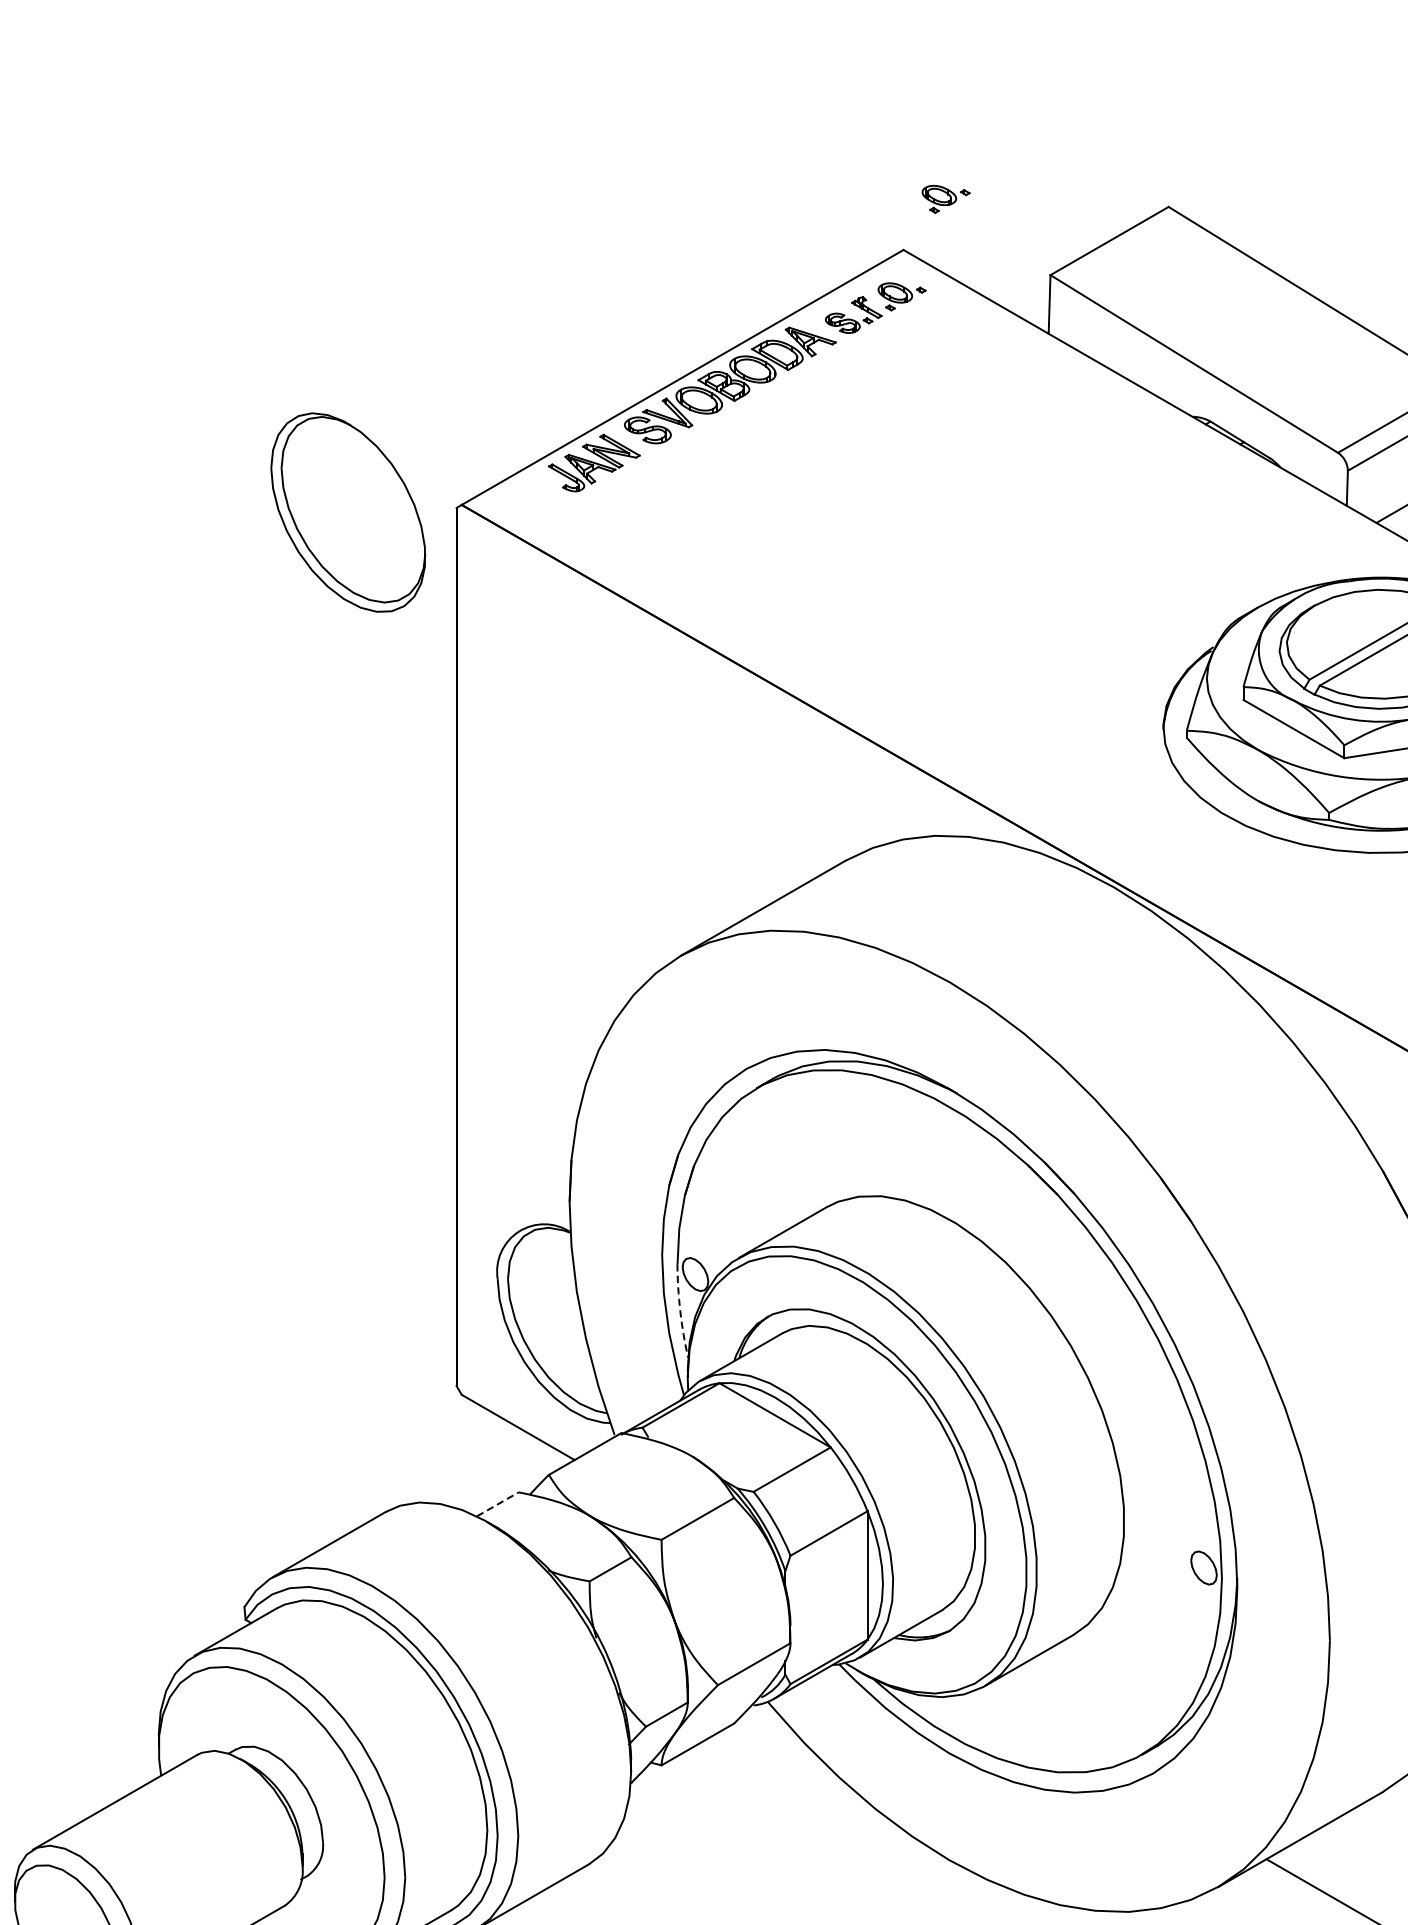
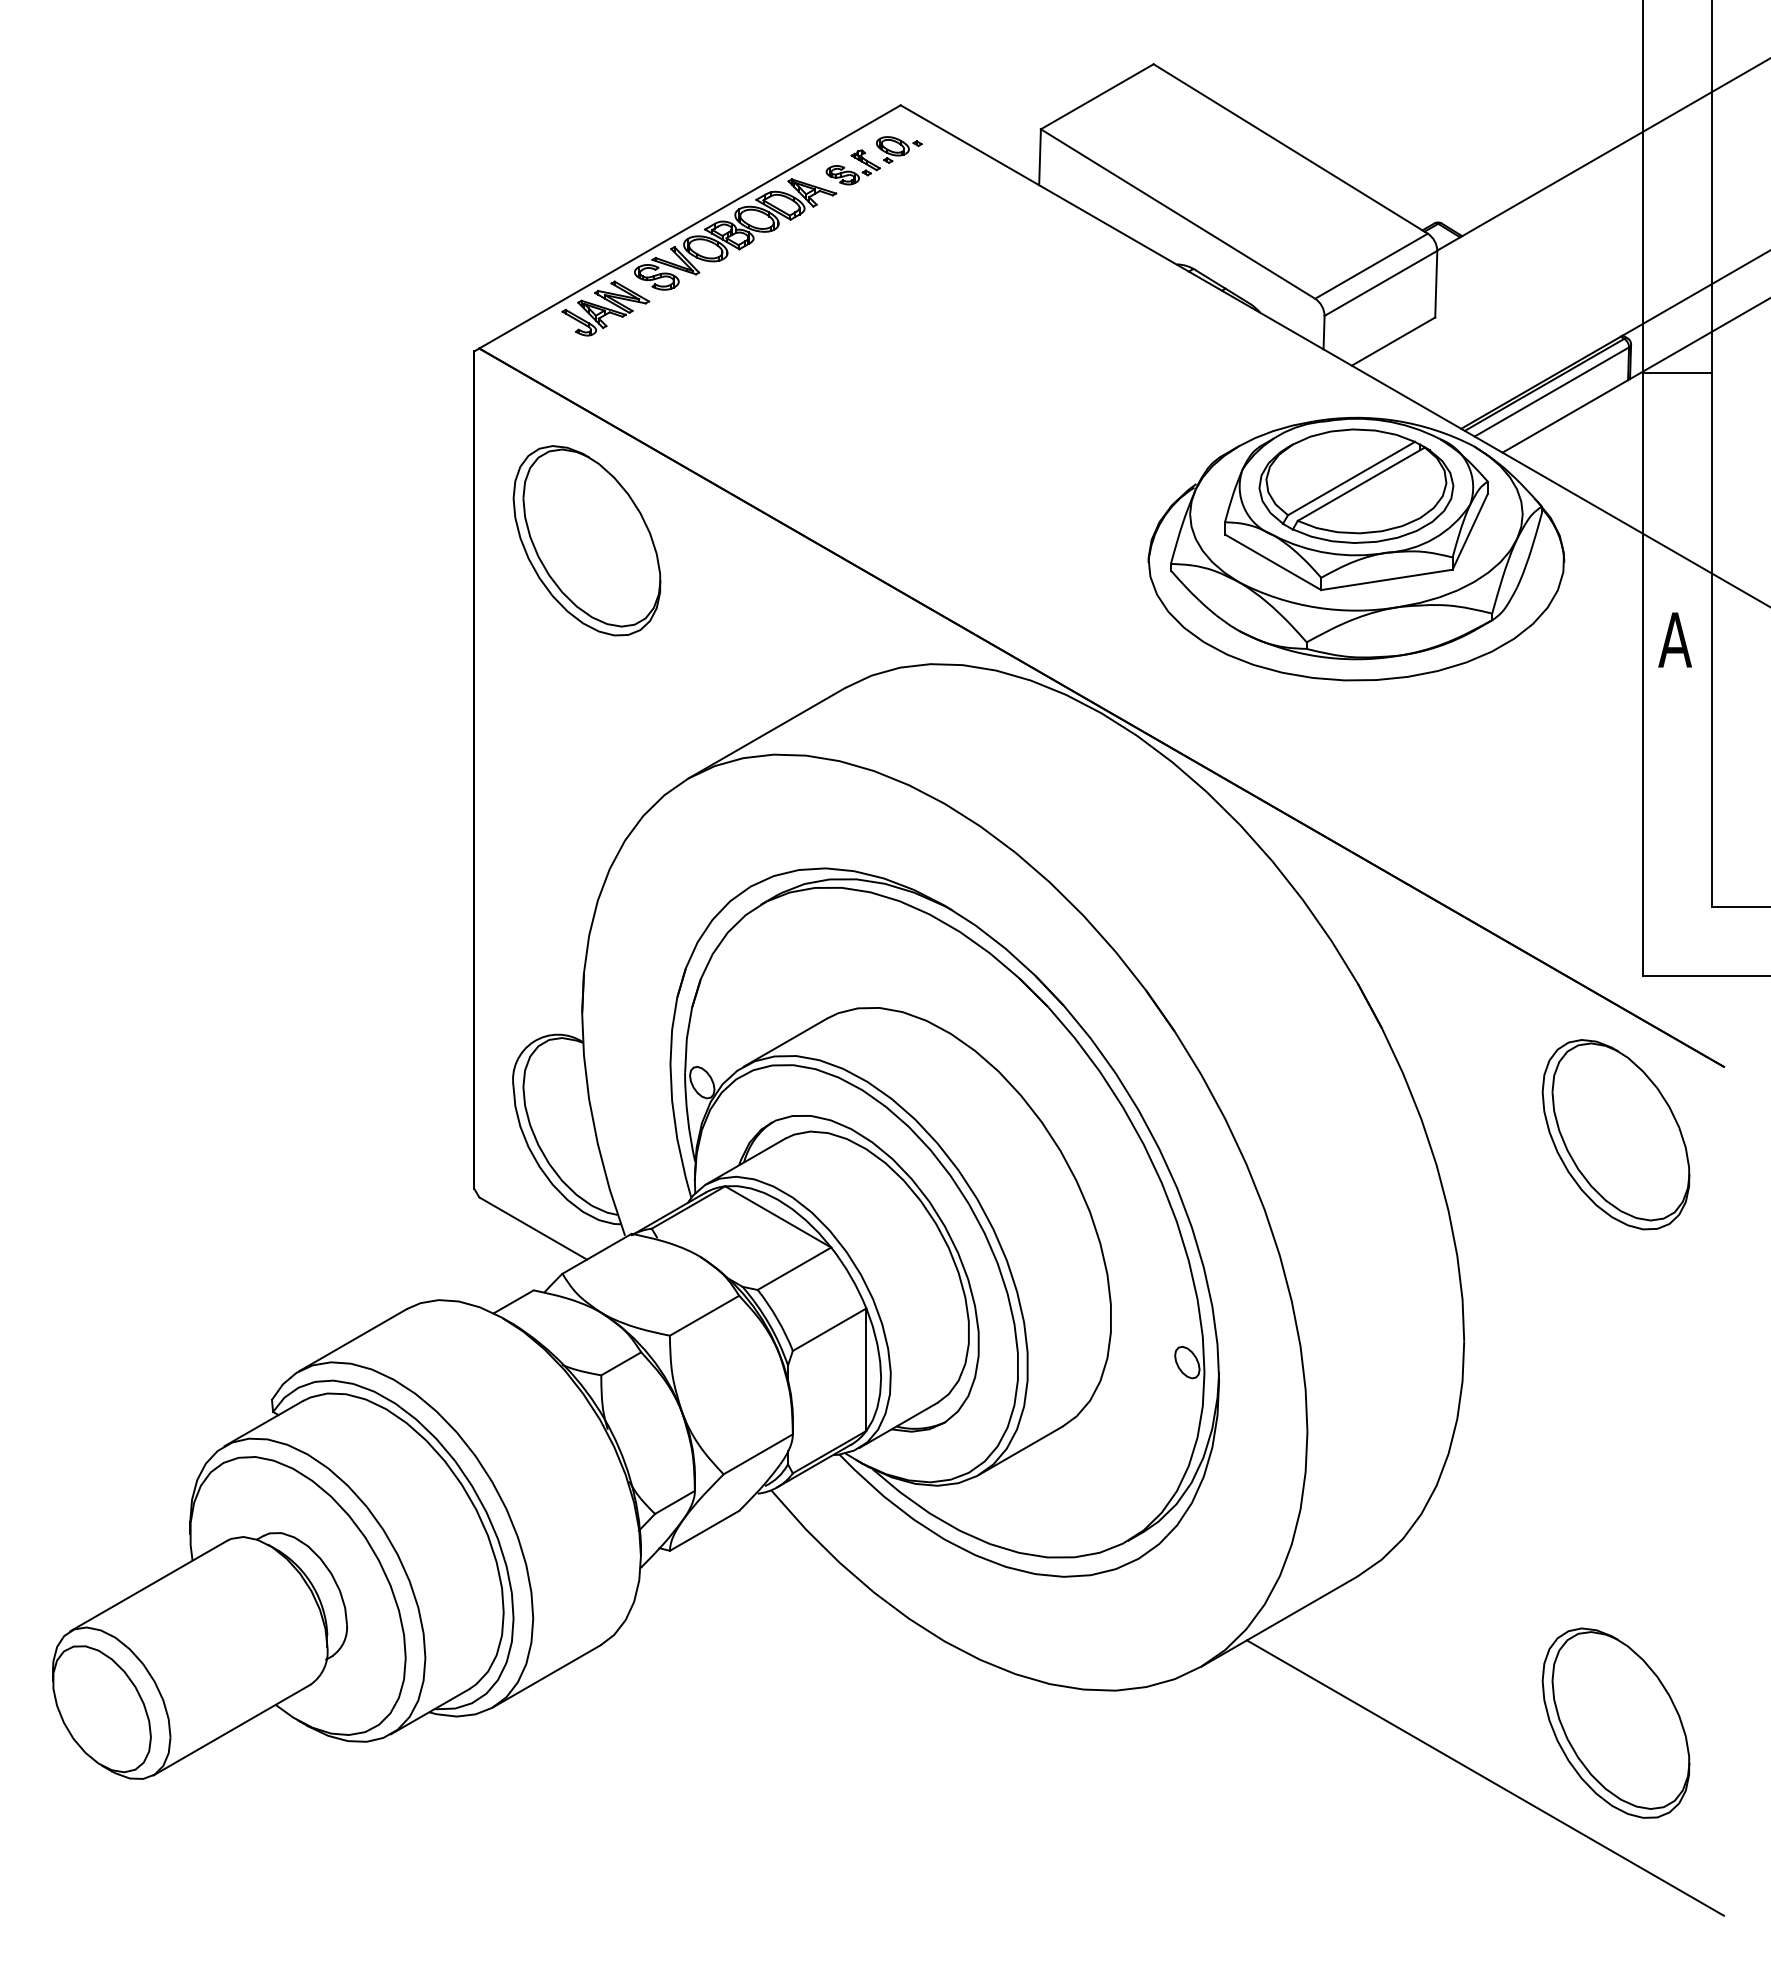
part: (946, 198) -> (941, 56), removed
part: (347, 512) -> (586, 540), moved
arc: (680, 1311) -> (687, 1117), dashed -> solid
line: (497, 1503) -> (513, 1301), dashed -> solid

